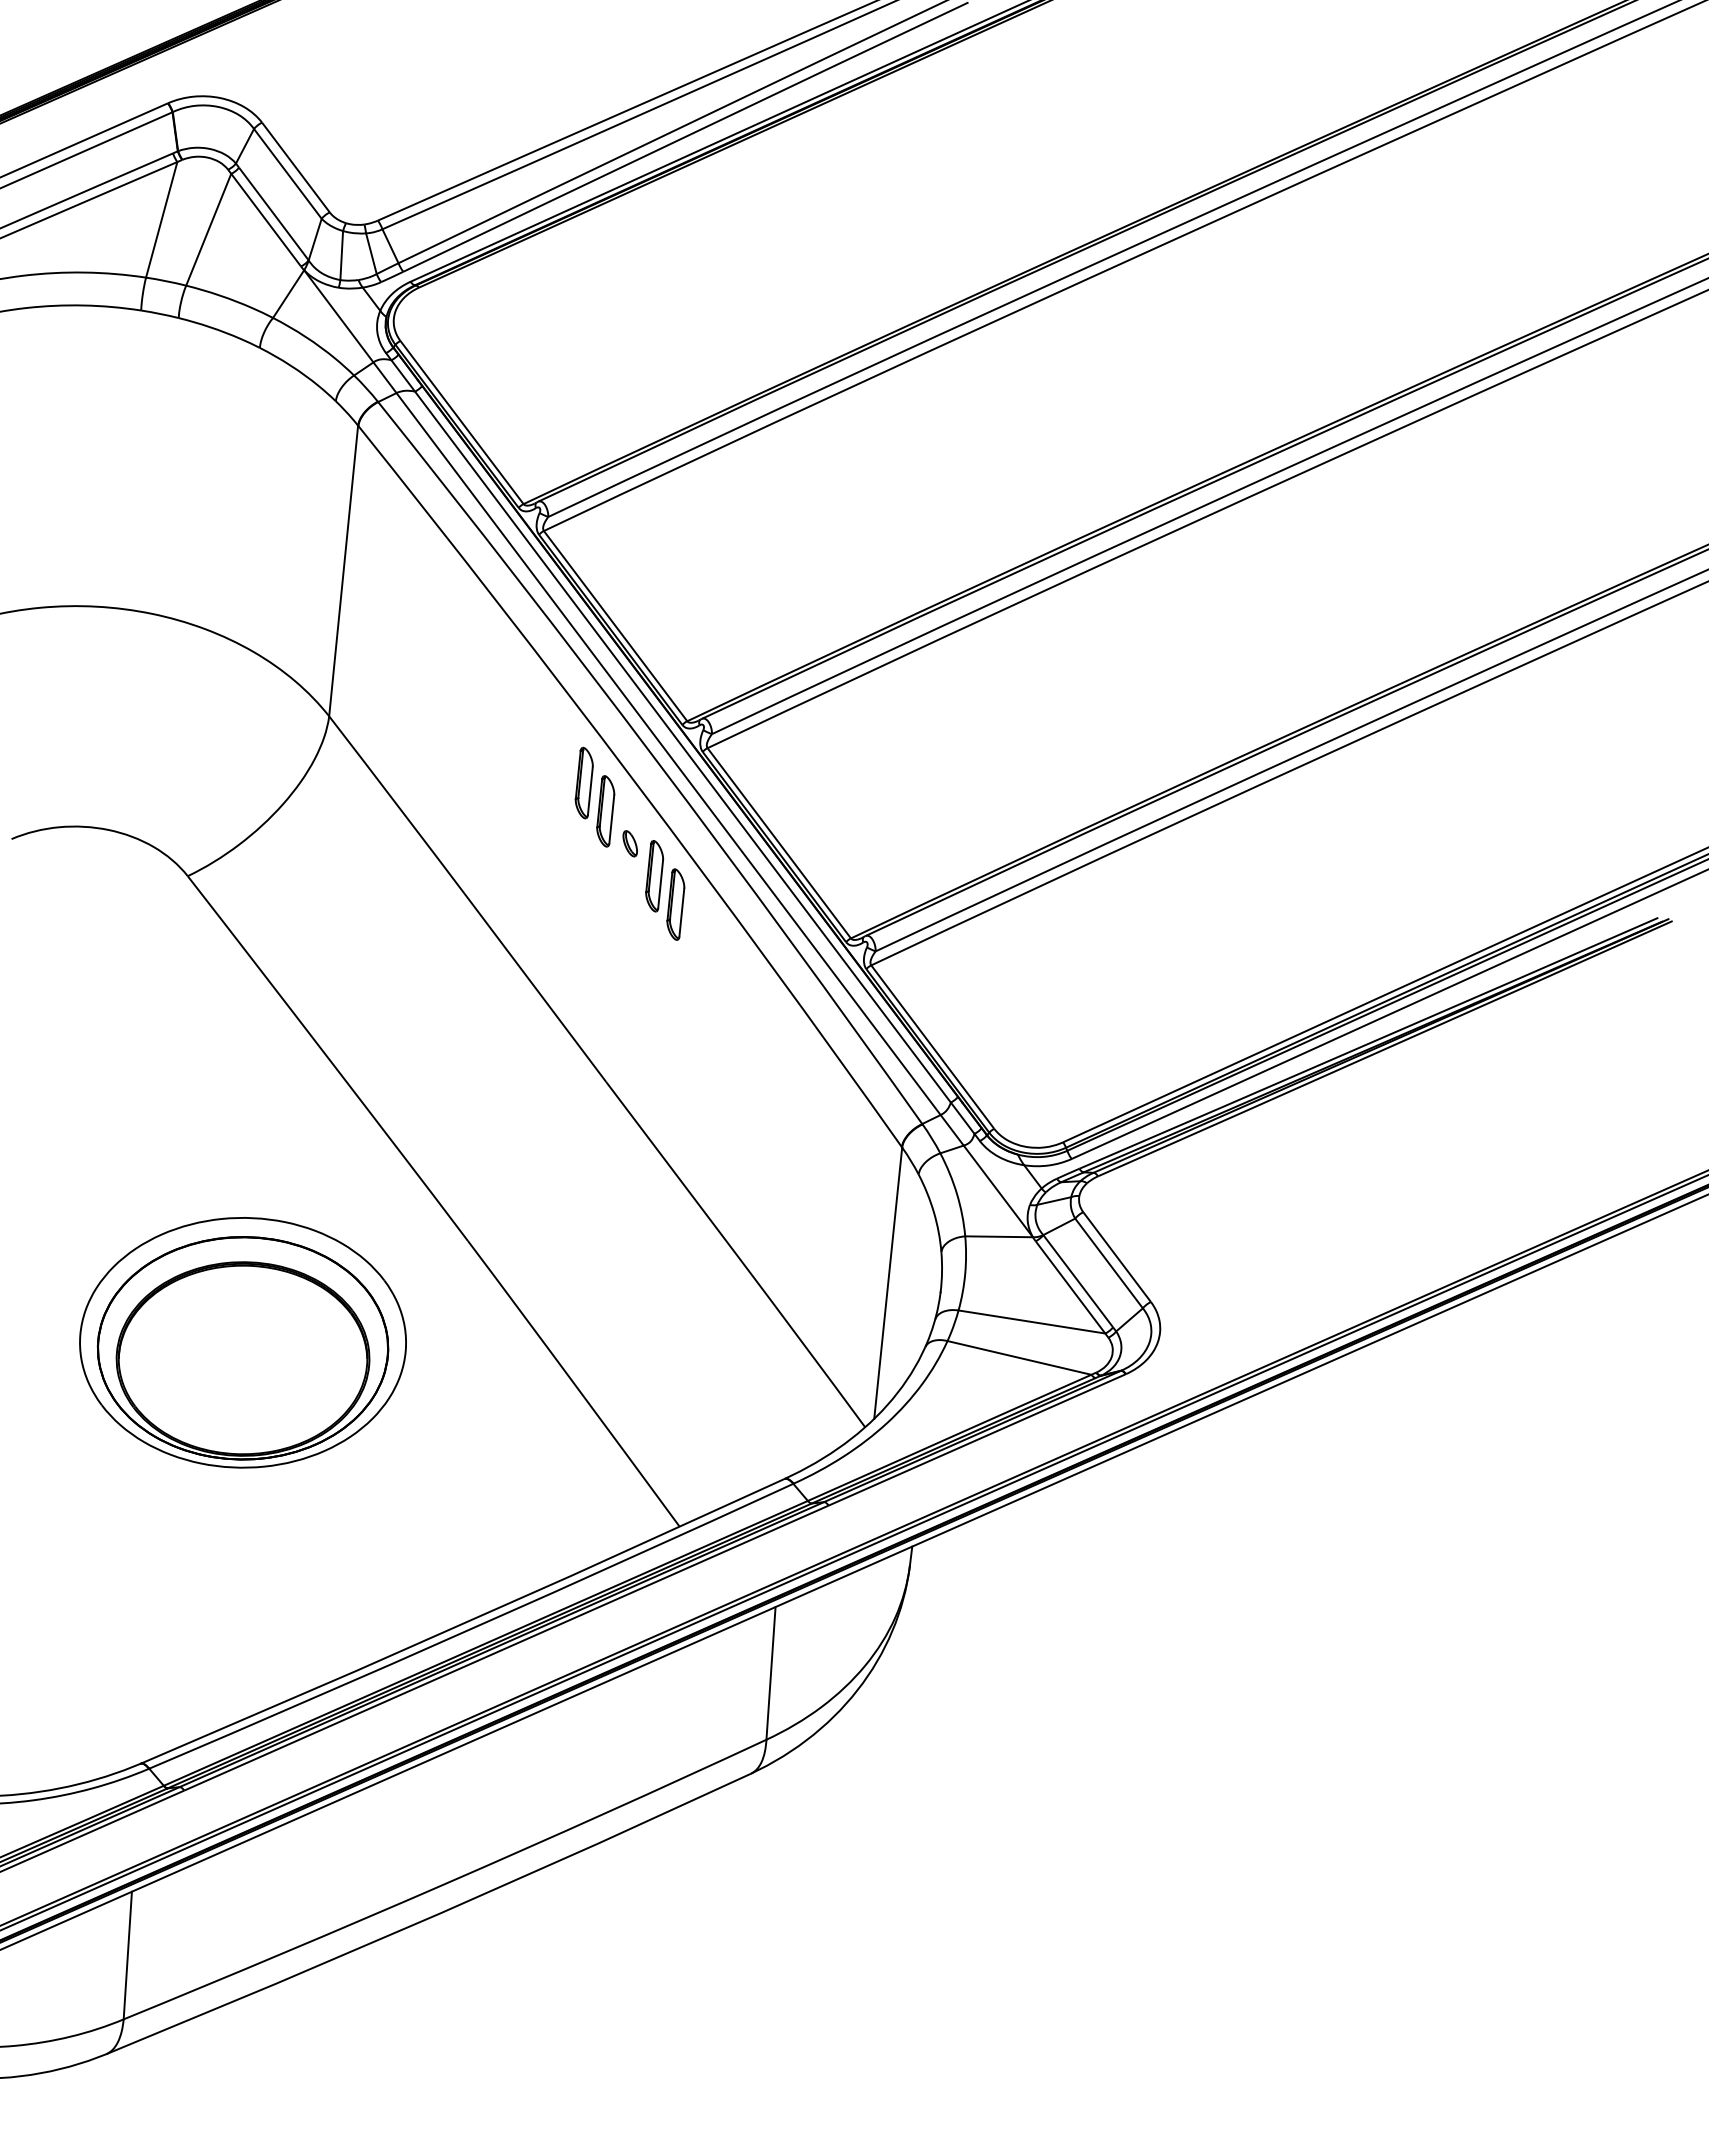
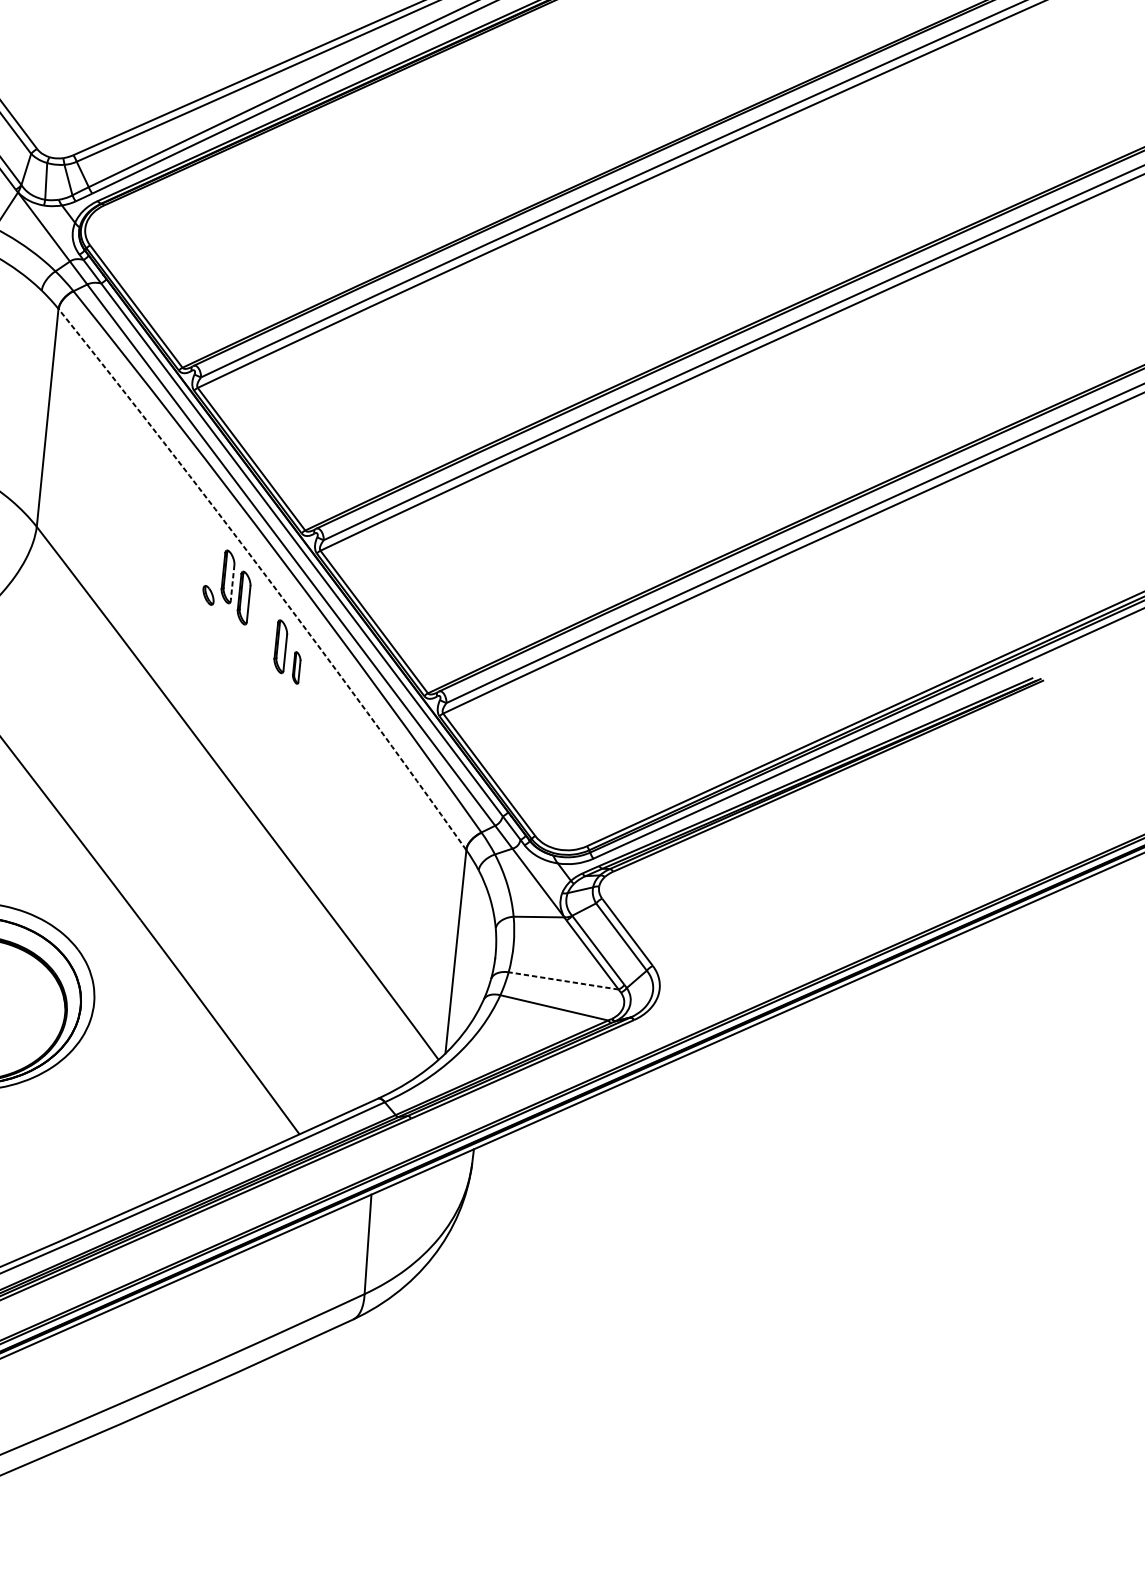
arc: (635, 782) -> (266, 576), solid -> dashed
line: (590, 791) -> (232, 583), solid -> dashed
part: (629, 843) -> (207, 595), moved
part: (675, 904) -> (296, 667), size x0.6
line: (1031, 1321) -> (563, 980), solid -> dashed

